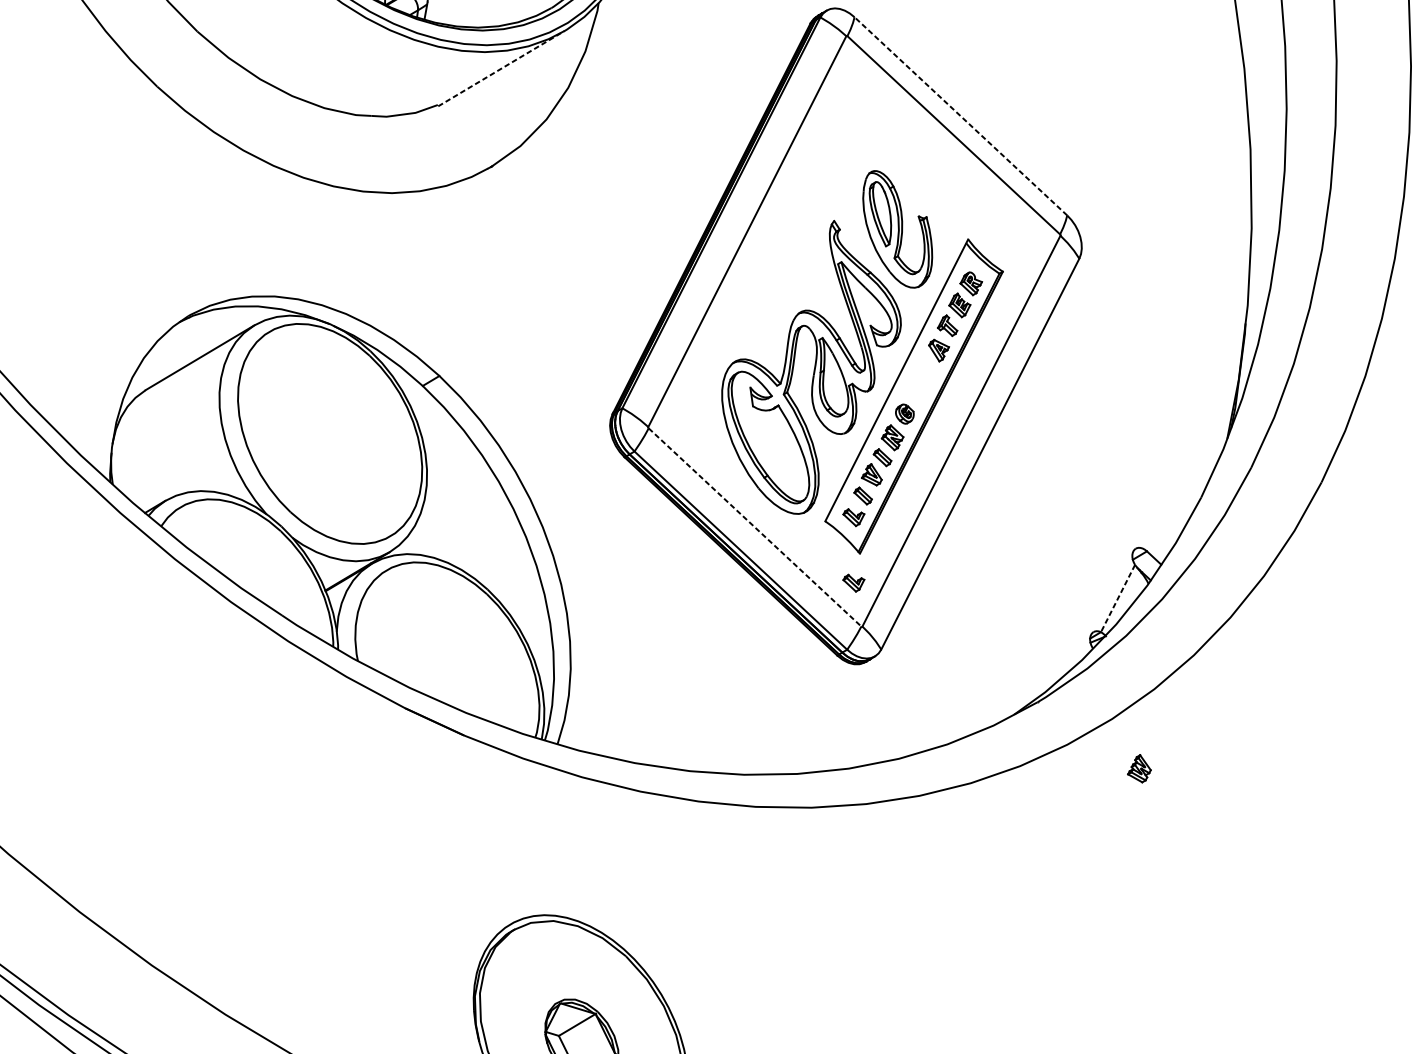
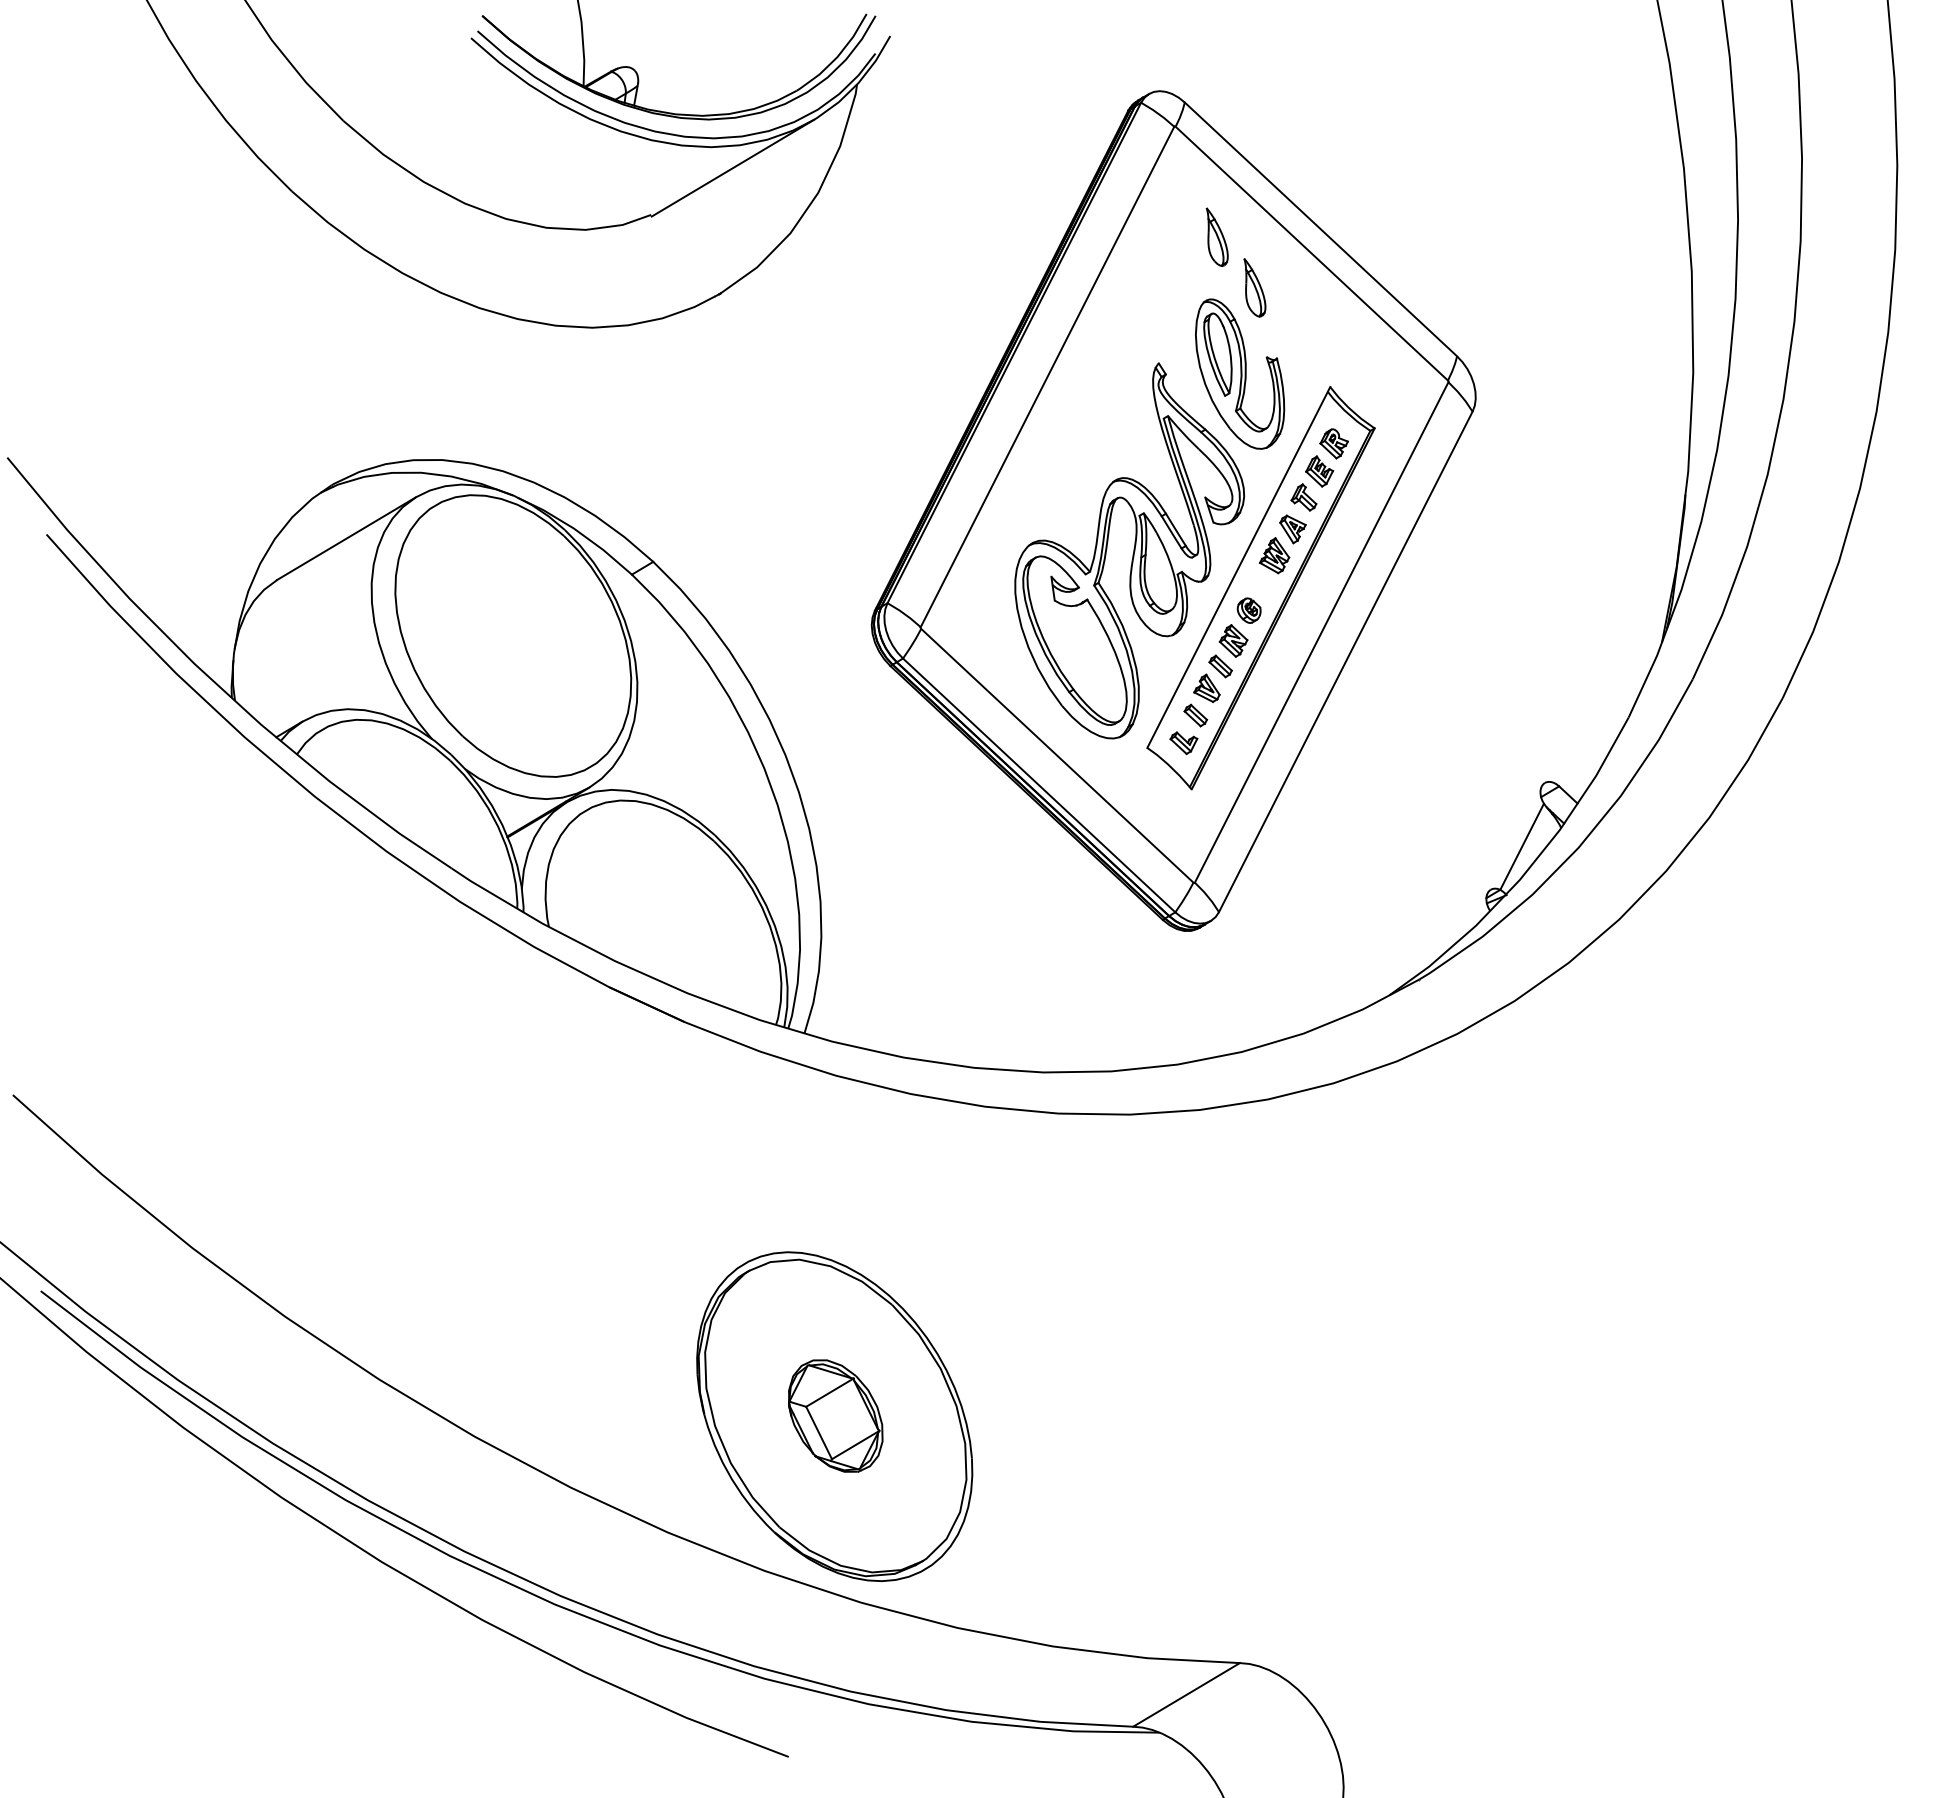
line: (502, 68) -> (733, 167), dashed -> solid
line: (960, 116) -> (1320, 229), dashed -> solid
part: (879, 121) -> (1216, 236), added
part: (909, 161) -> (1254, 287), added
line: (755, 528) -> (1057, 756), dashed -> solid
part: (853, 583) -> (1183, 827), removed
line: (1117, 599) -> (1521, 847), dashed -> solid
part: (1139, 768) -> (1274, 555), moved

